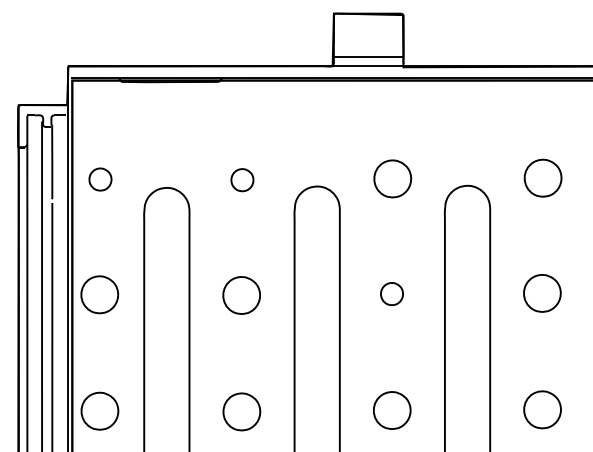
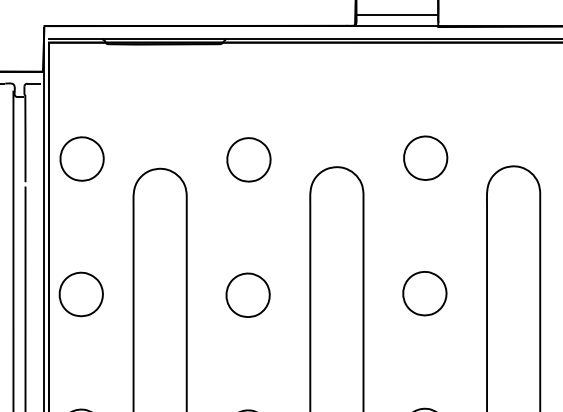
part: (100, 179) -> (82, 158), size x1.67
part: (242, 179) -> (249, 158), size x1.67
part: (391, 293) -> (424, 292), size x1.67

